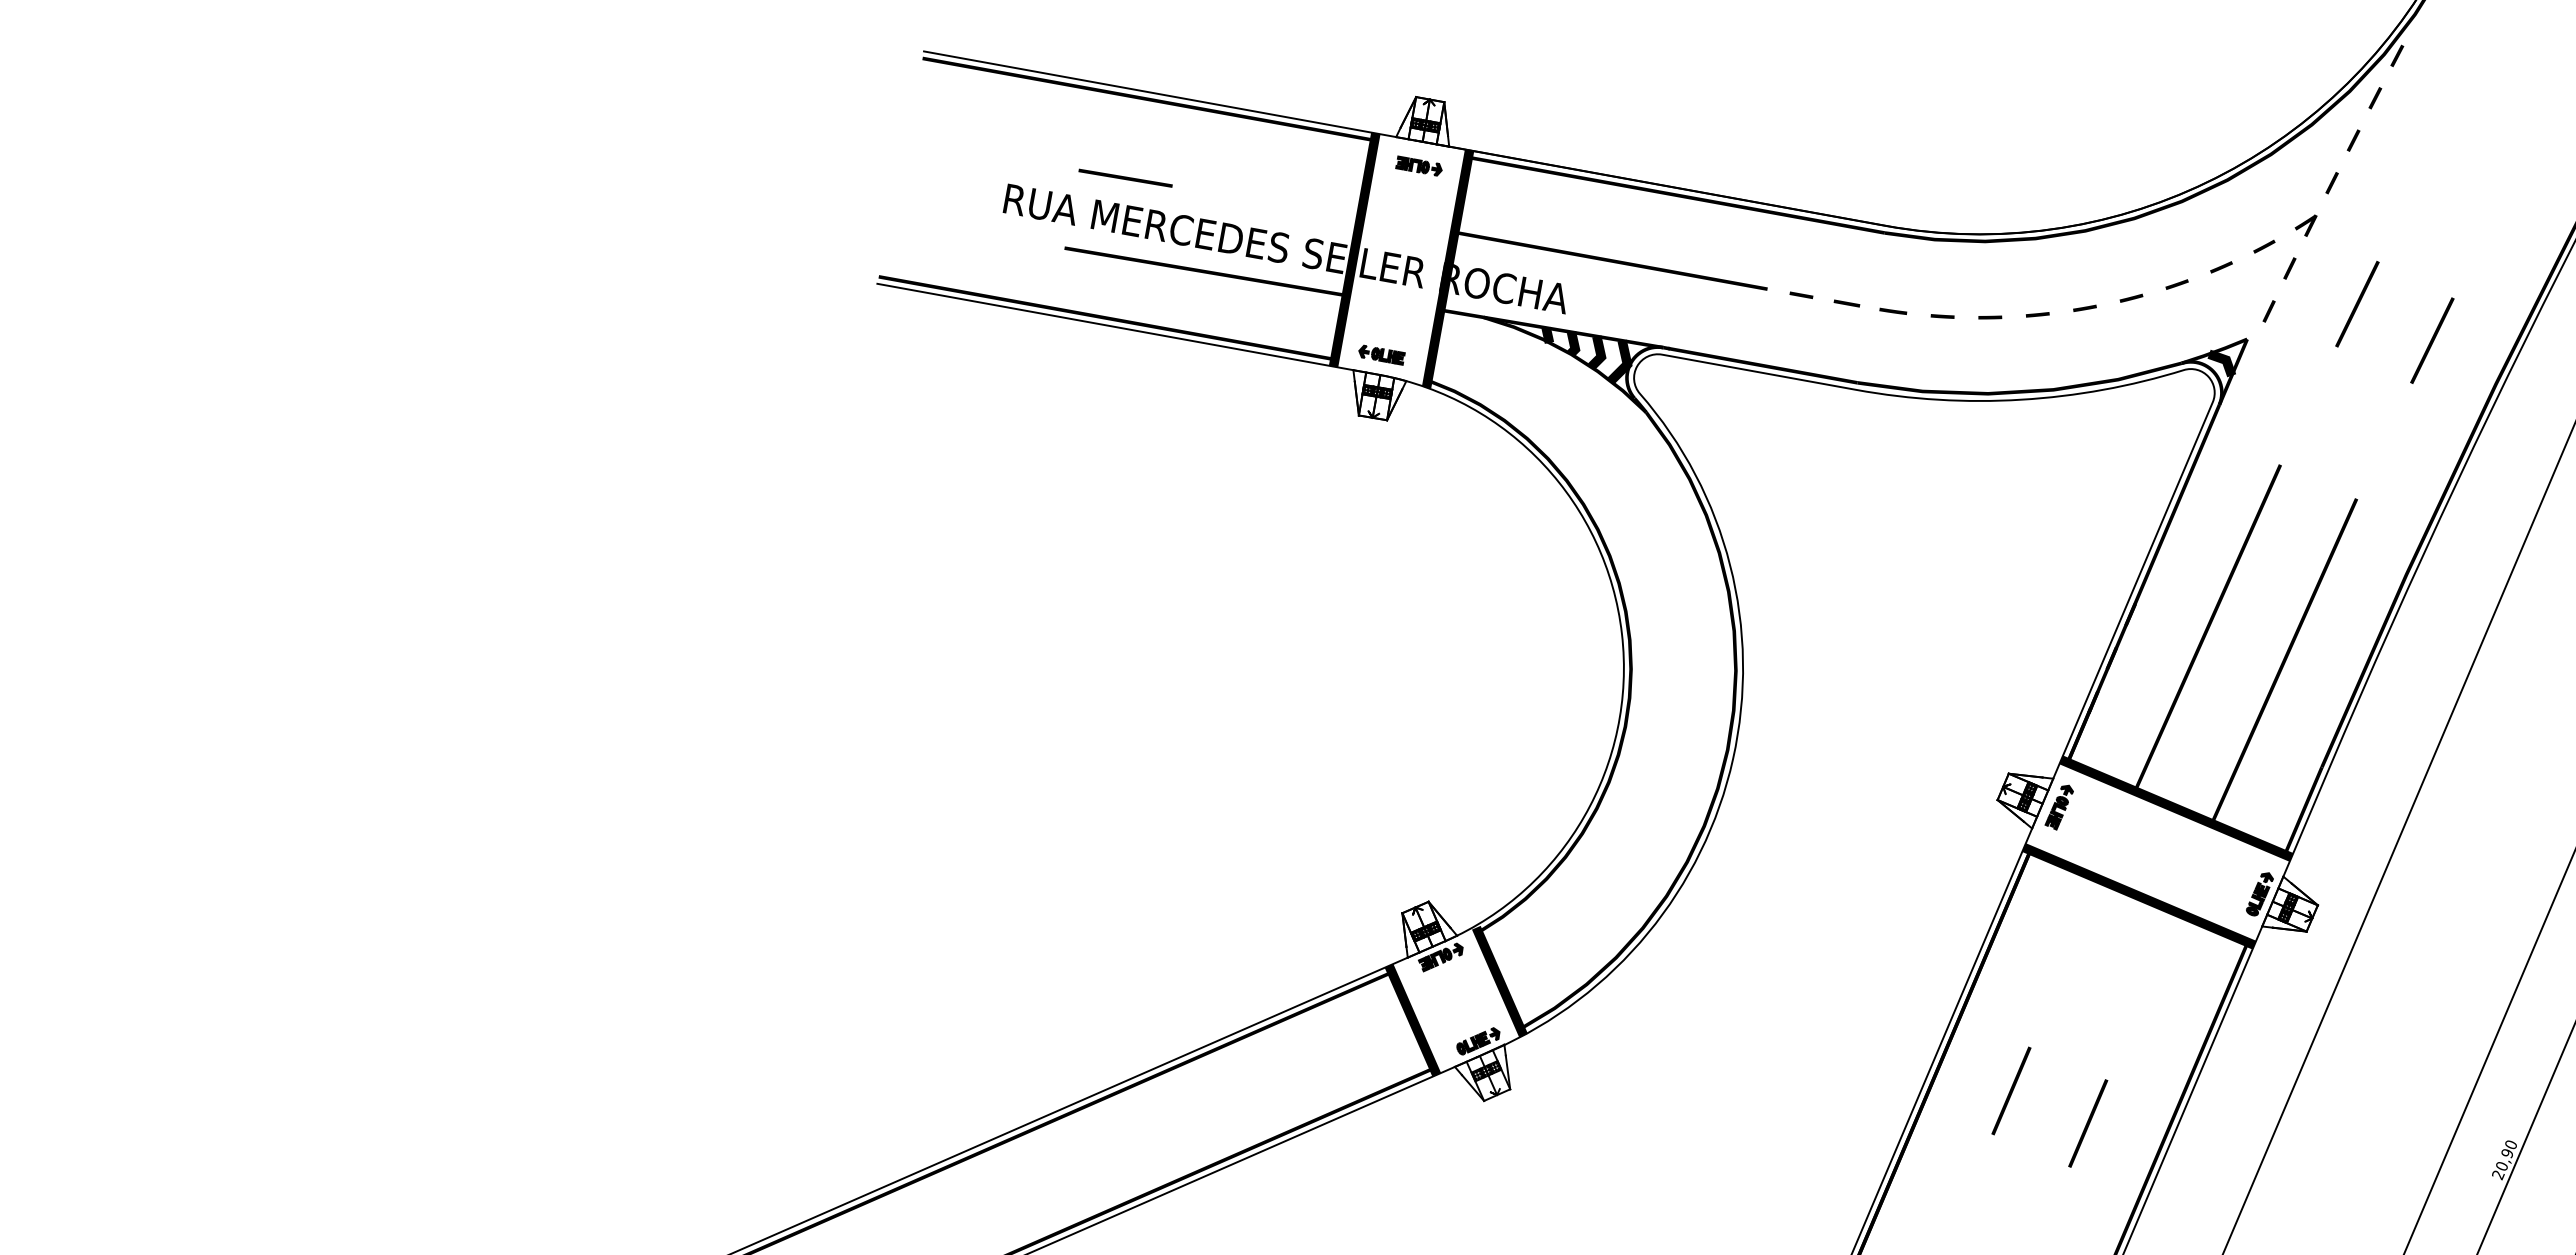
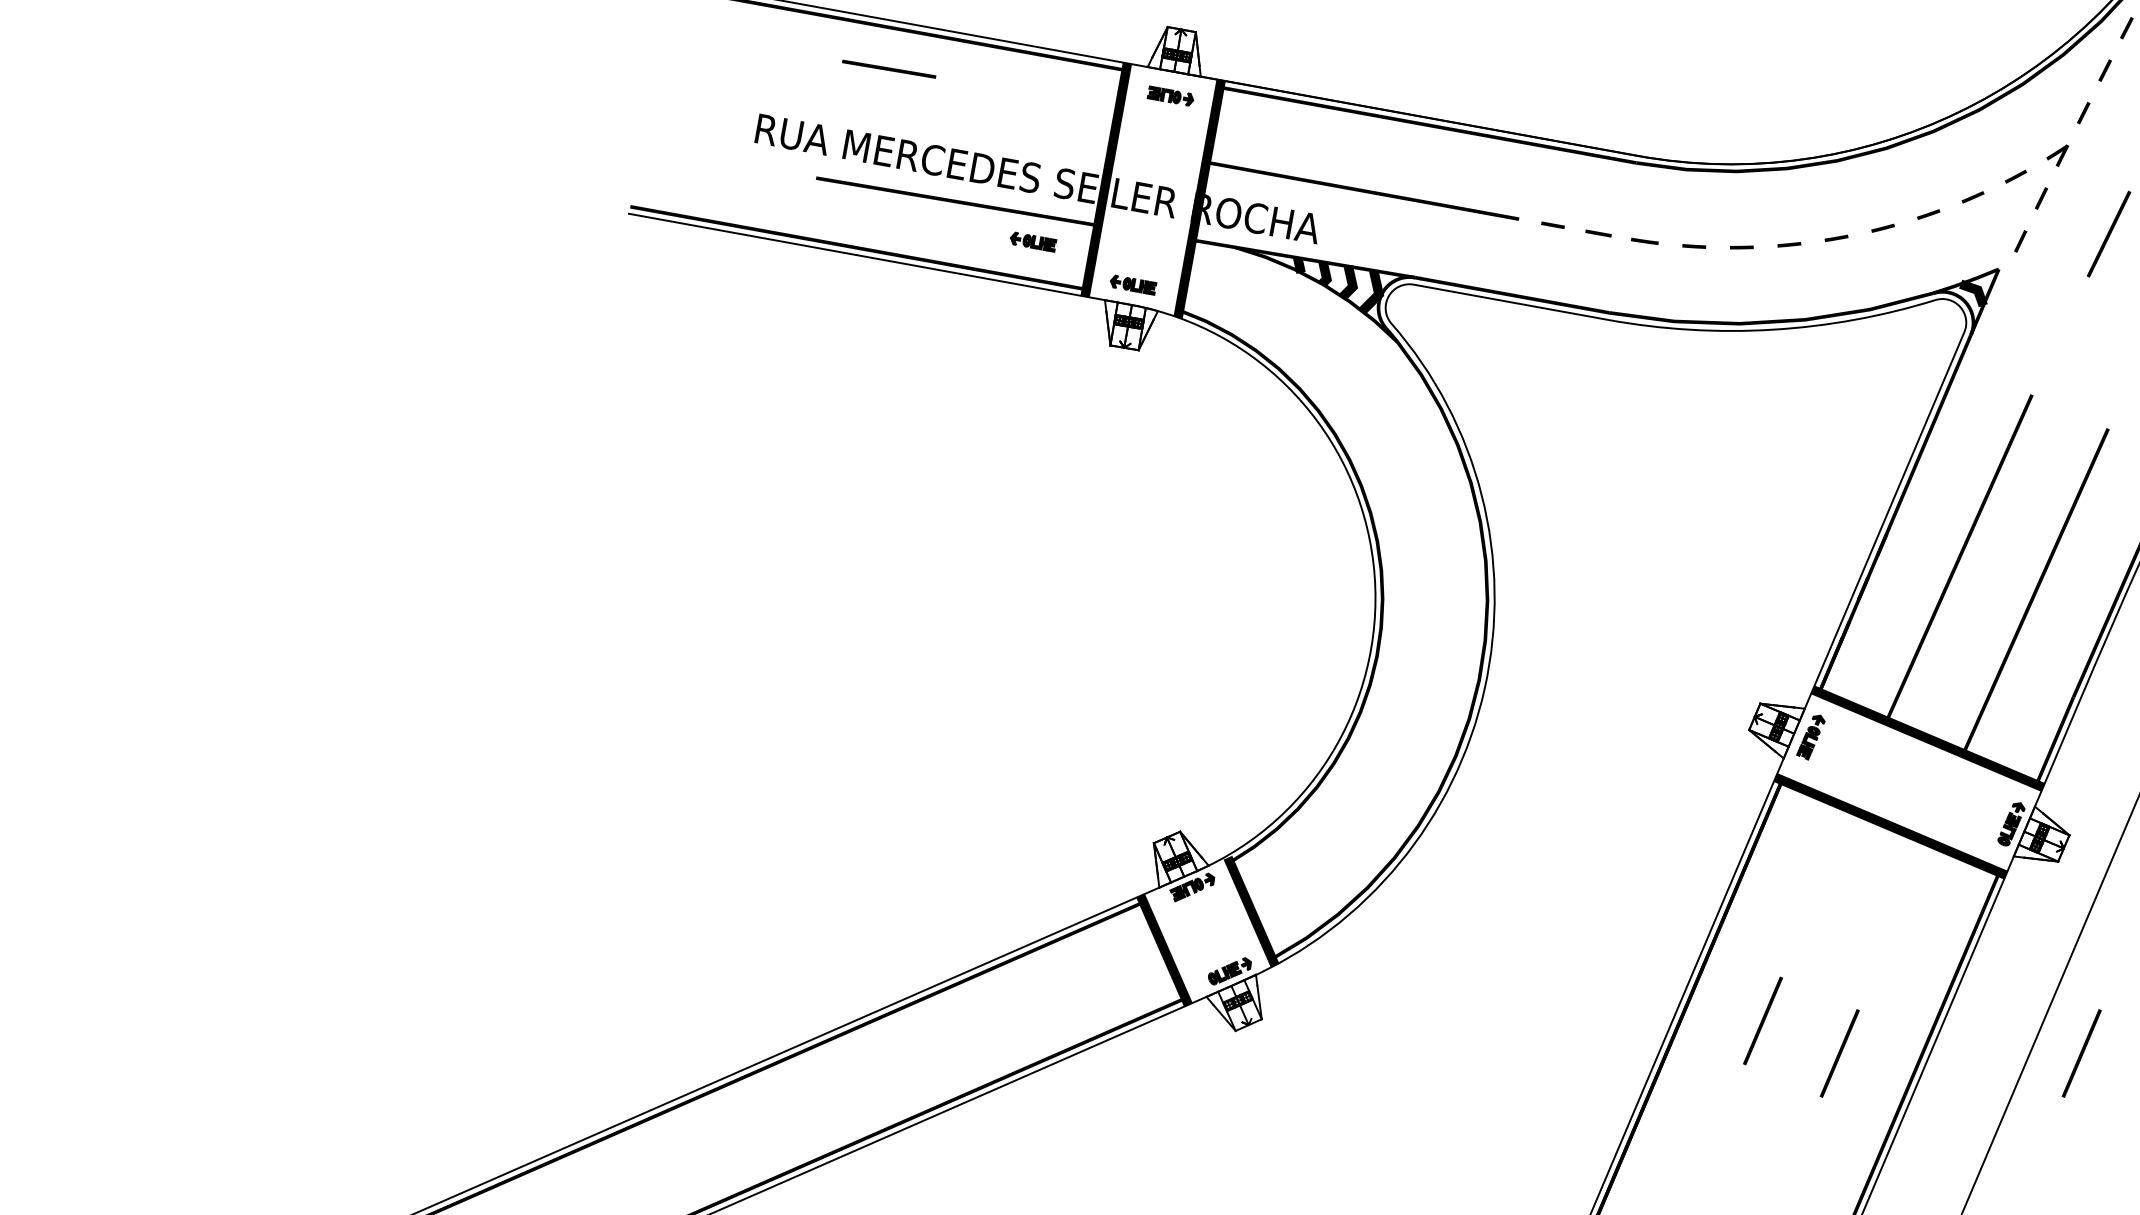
line: (1125, 177) -> (889, 68), moved
part: (1281, 311) -> (1033, 241), added
line: (2330, 1123) -> (2082, 1053), added

